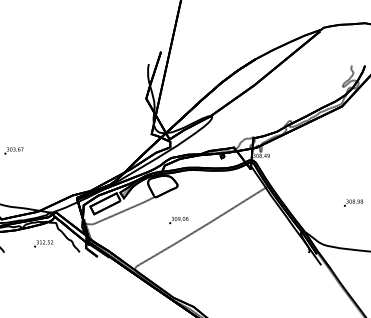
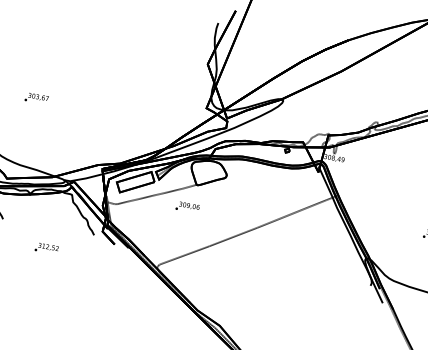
text: (178, 220) -> (187, 207), moved
text: (43, 243) -> (46, 248), moved

